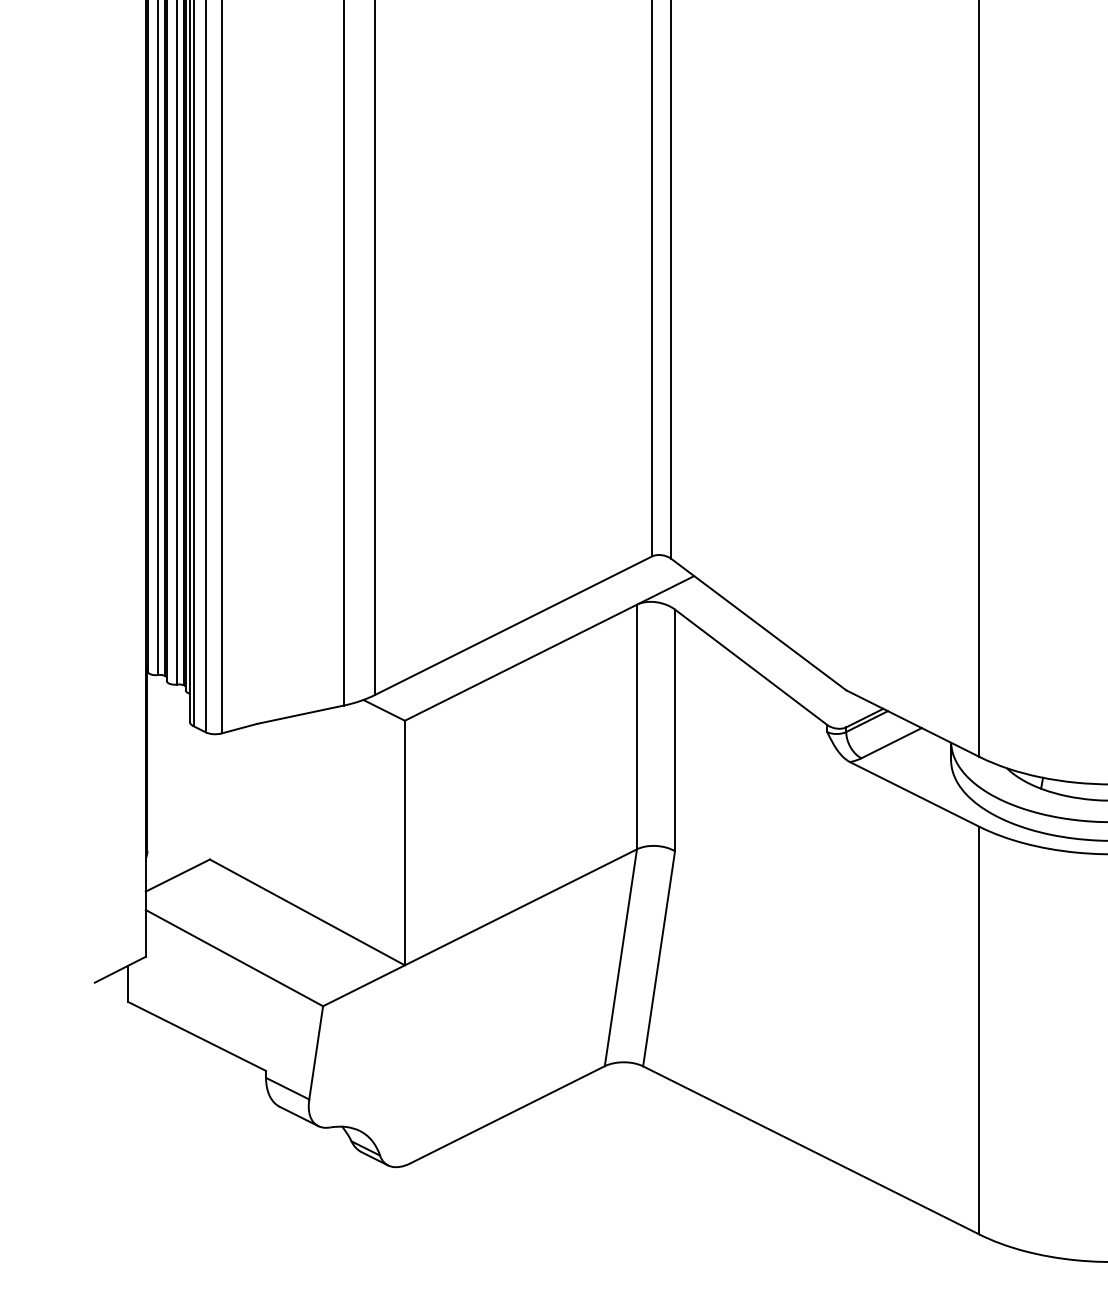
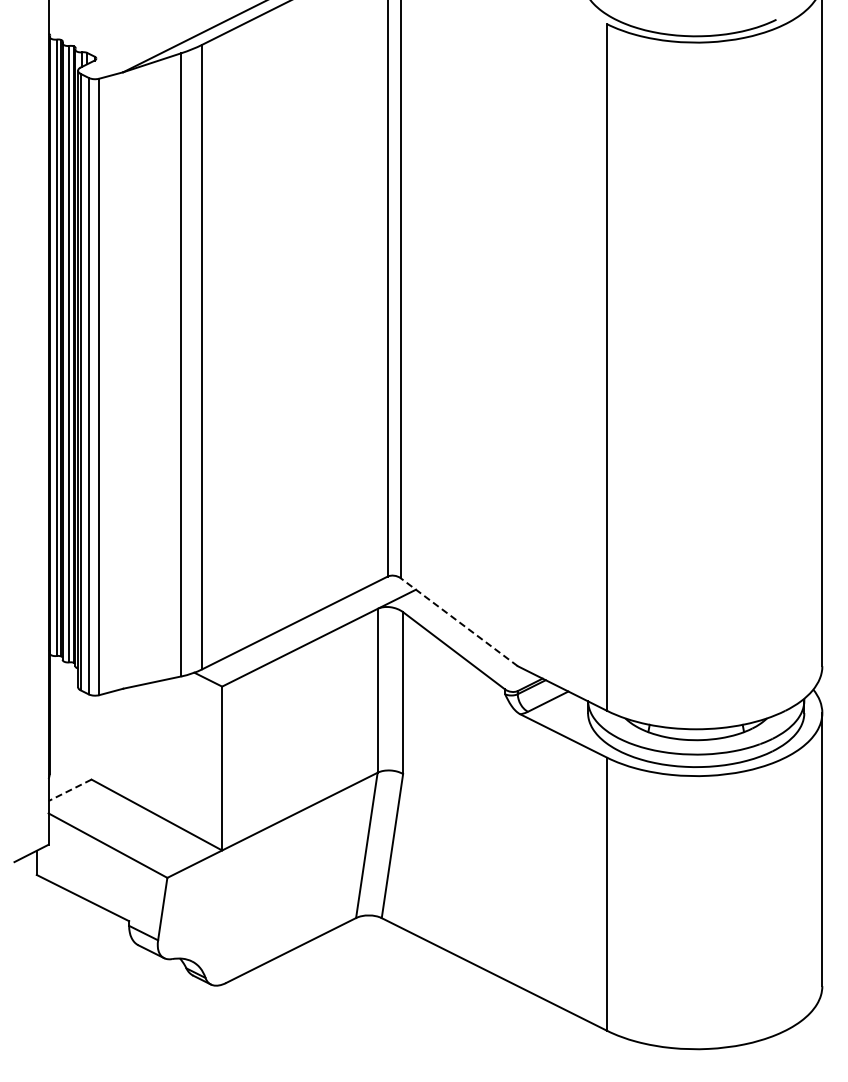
line: (757, 623) -> (458, 621), solid -> dashed
line: (176, 875) -> (69, 790), solid -> dashed

